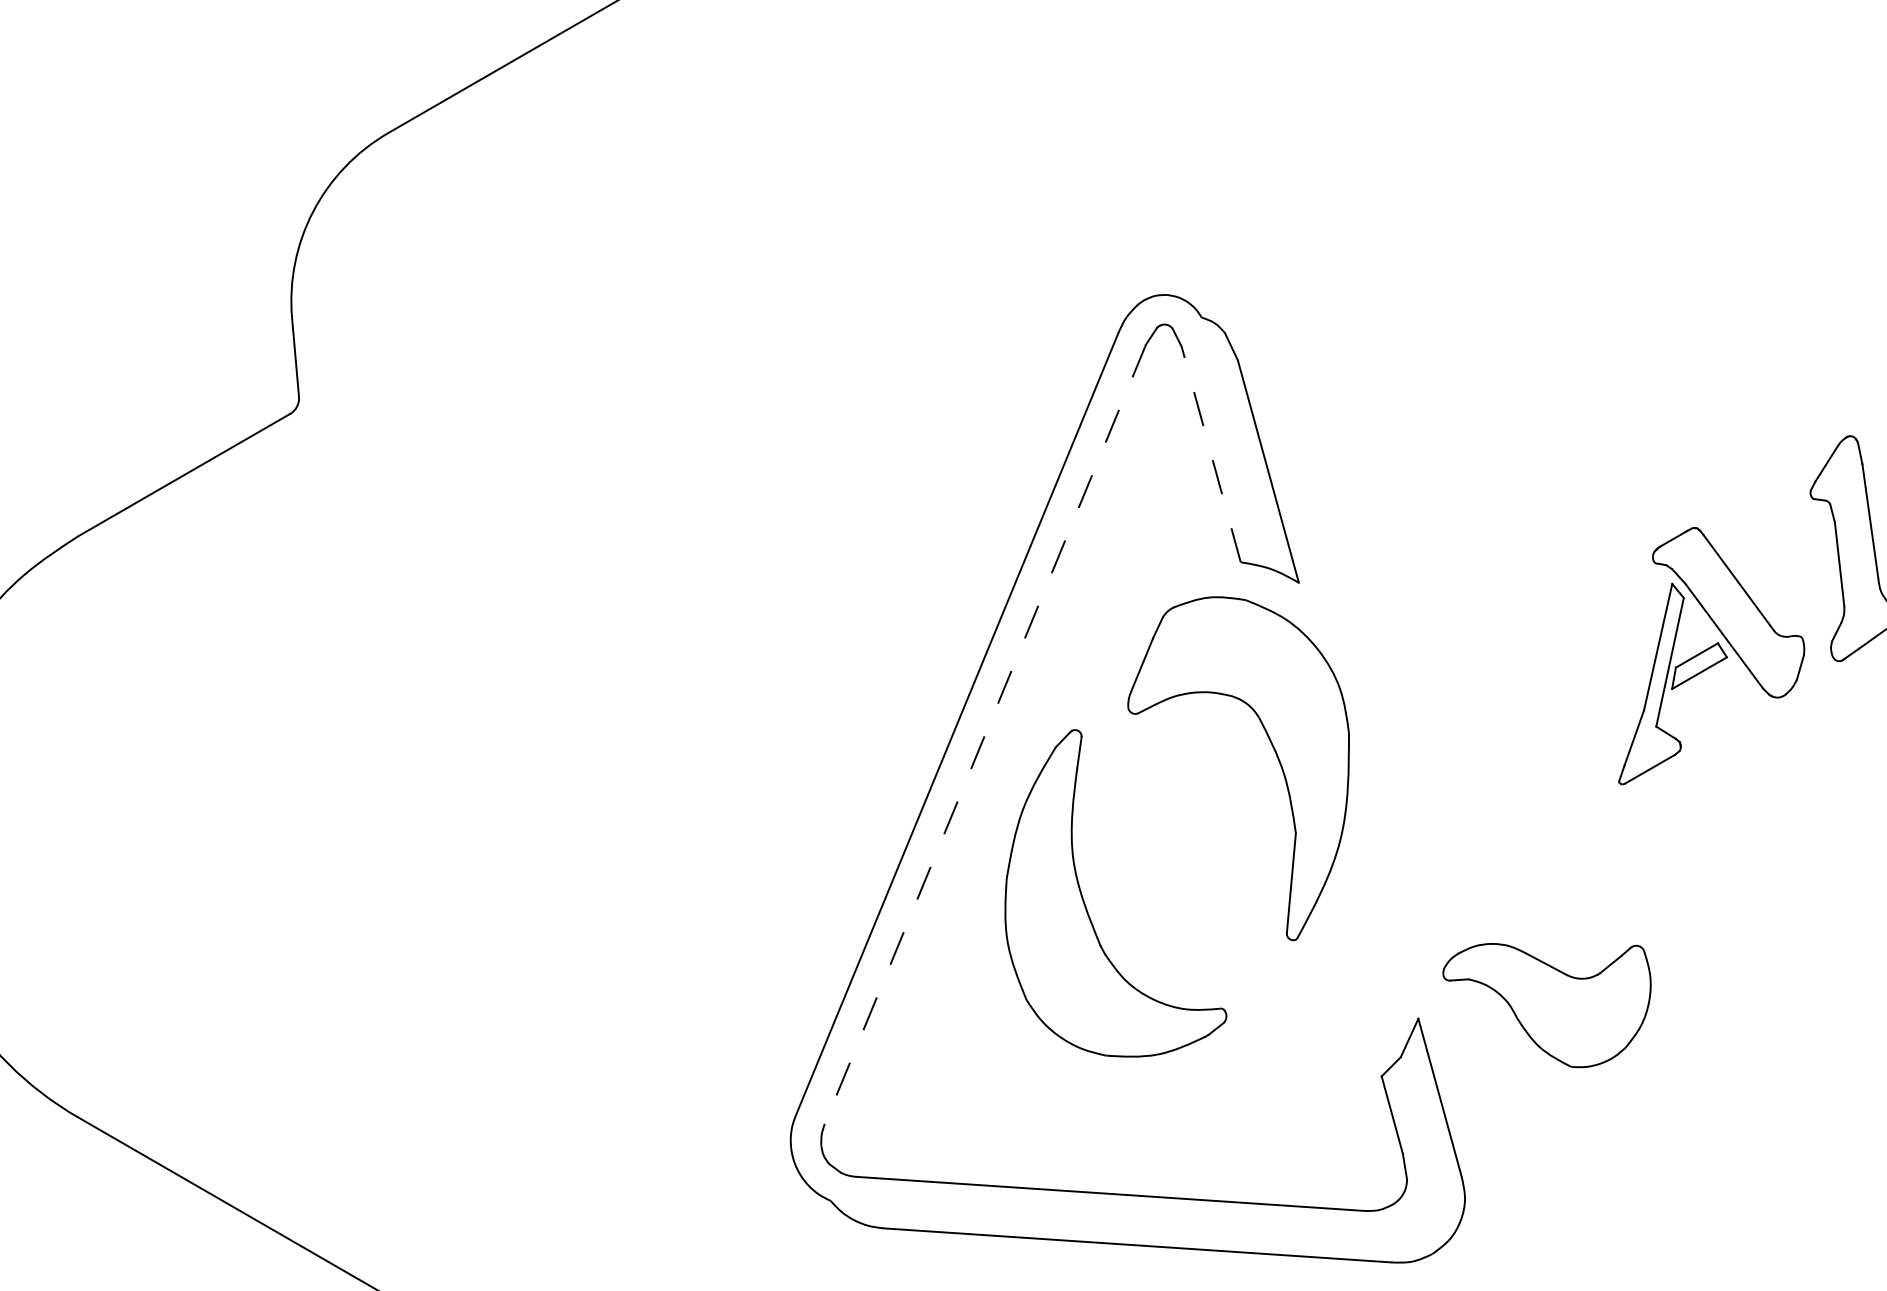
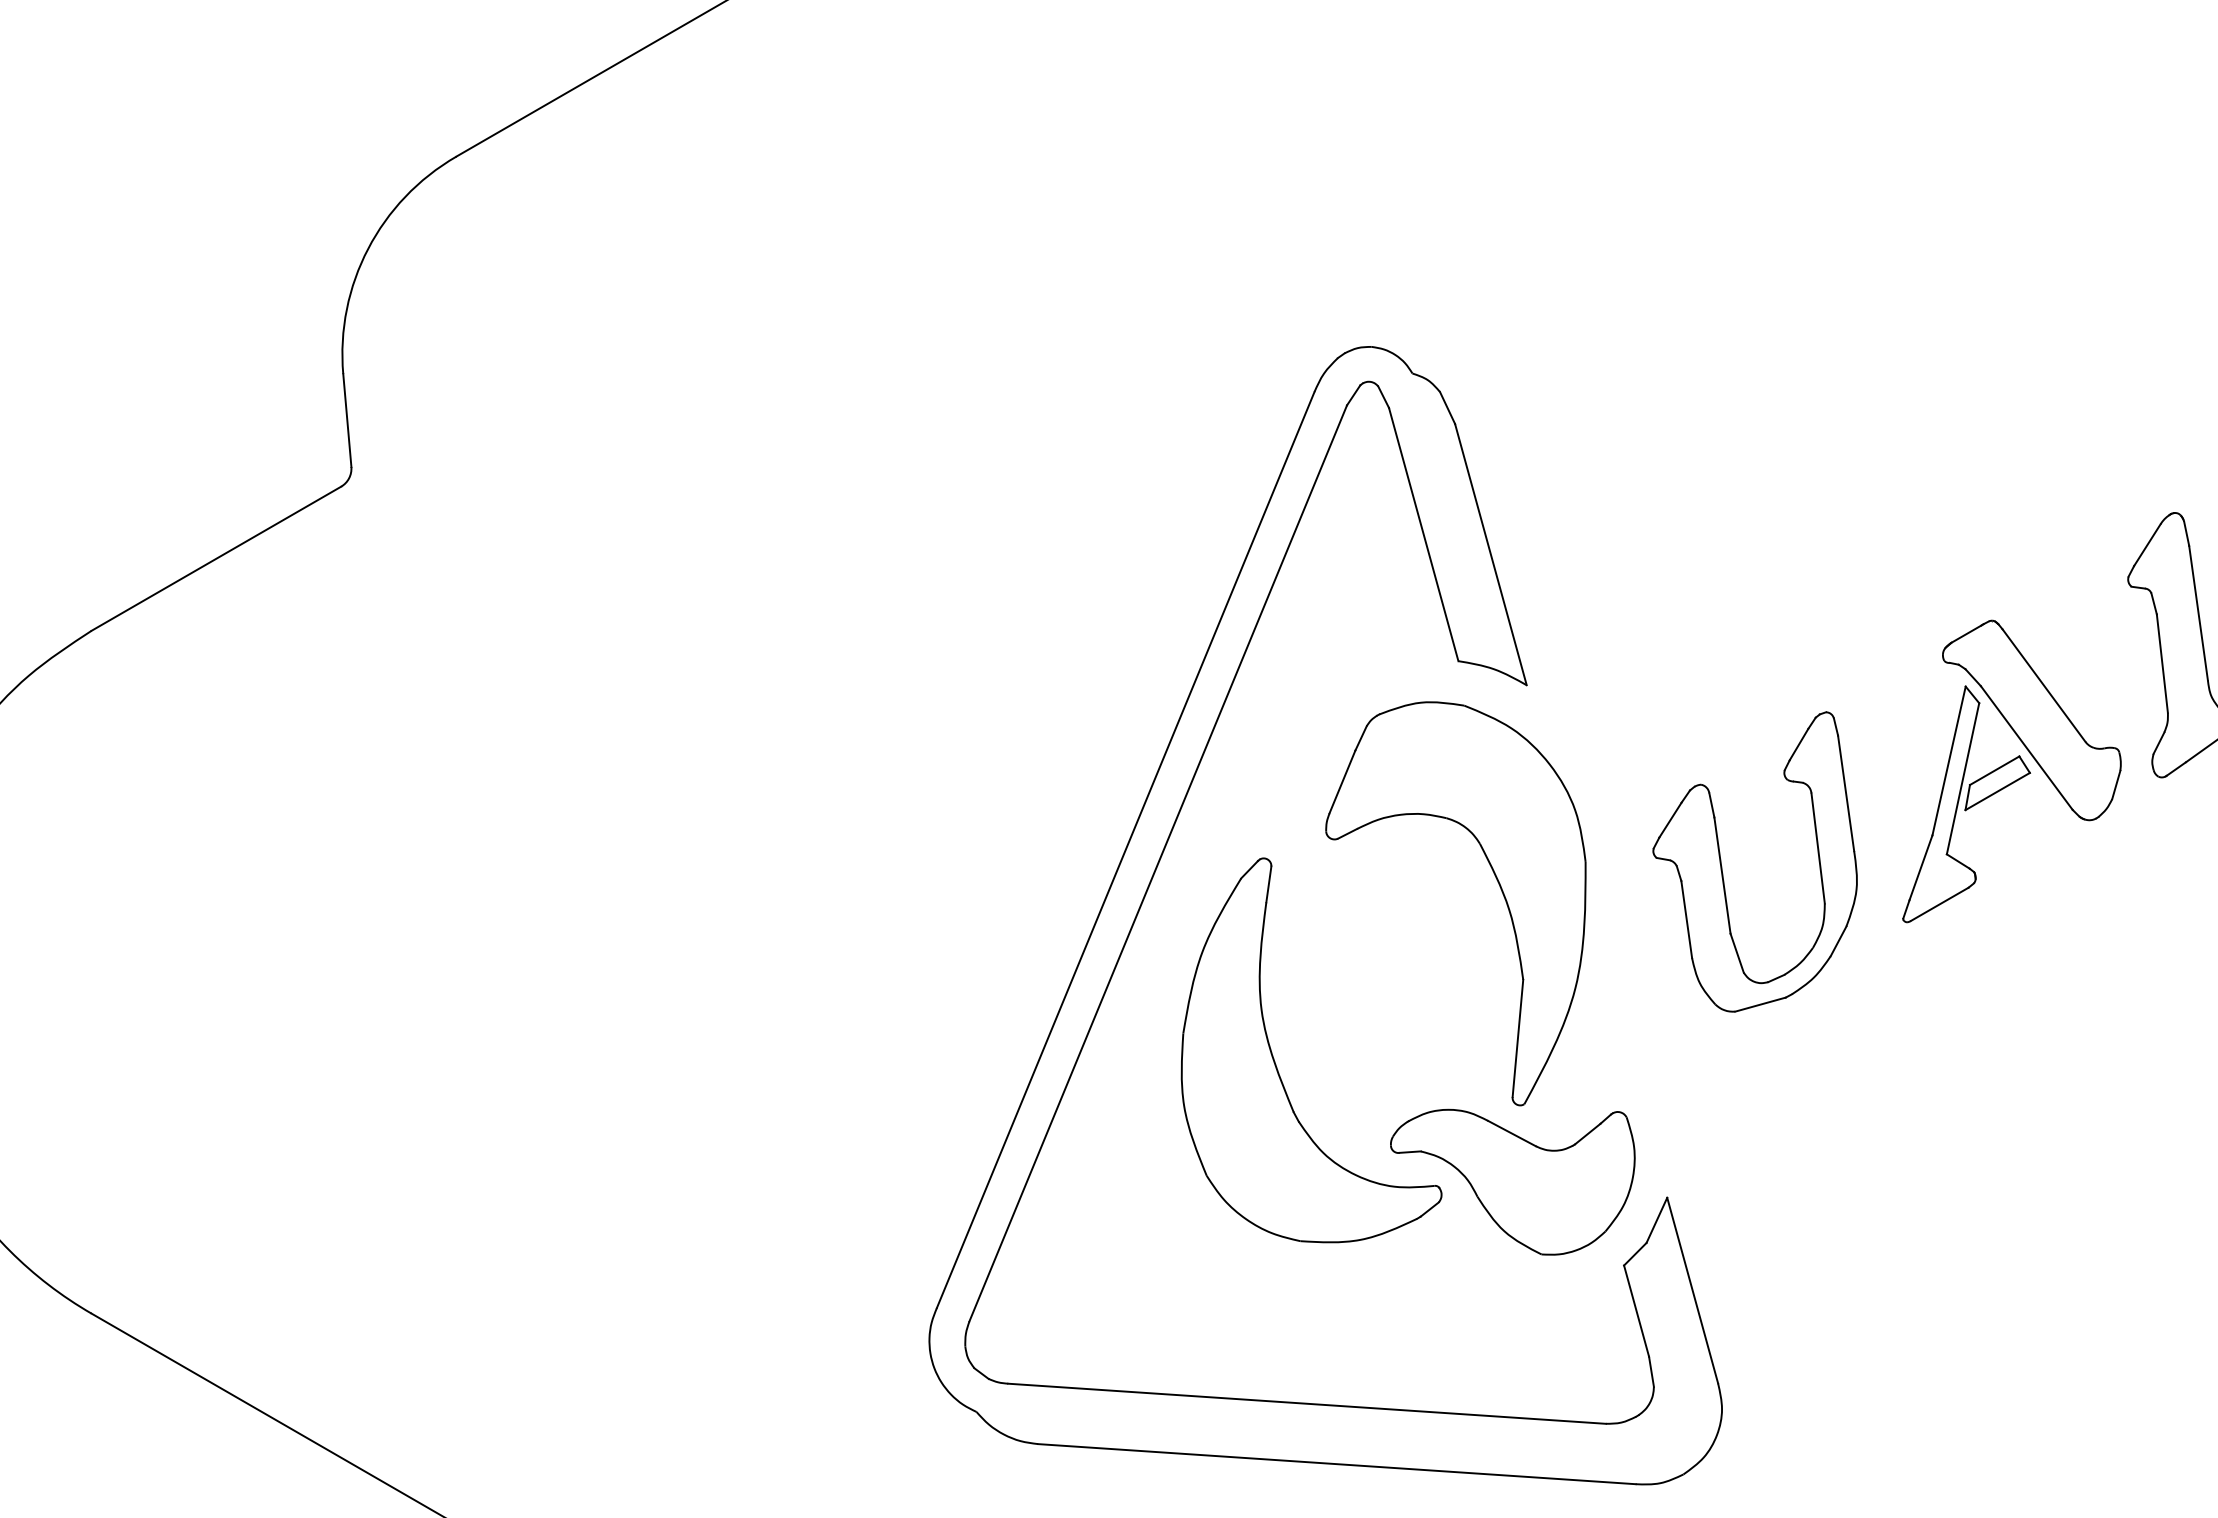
line: (1211, 454) -> (1424, 534), dashed -> solid
line: (985, 734) -> (1158, 863), dashed -> solid
part: (1465, 736) -> (1722, 865), added
part: (1546, 1005) -> (1512, 1182), moved

